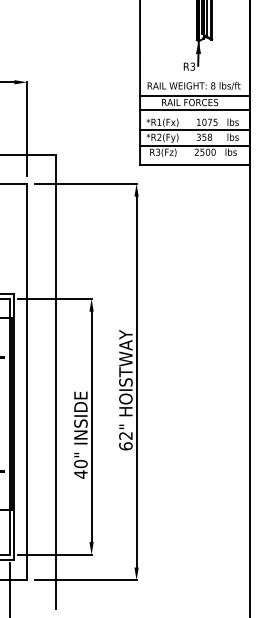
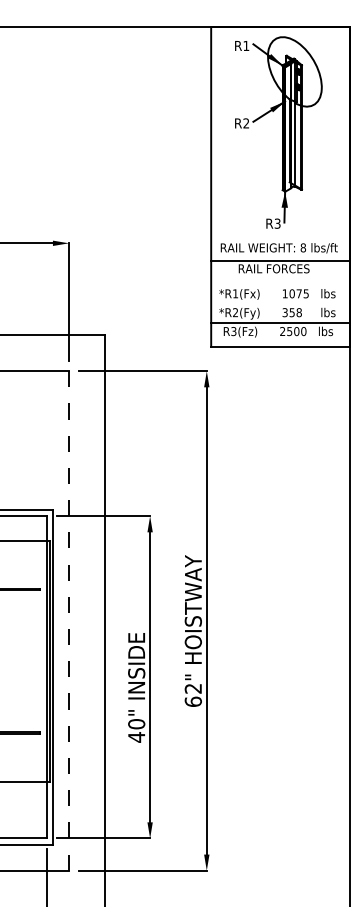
line: (195, 110) -> (280, 278), removed
line: (195, 130) -> (280, 303), removed
line: (27, 381) -> (69, 620), solid -> dashed

